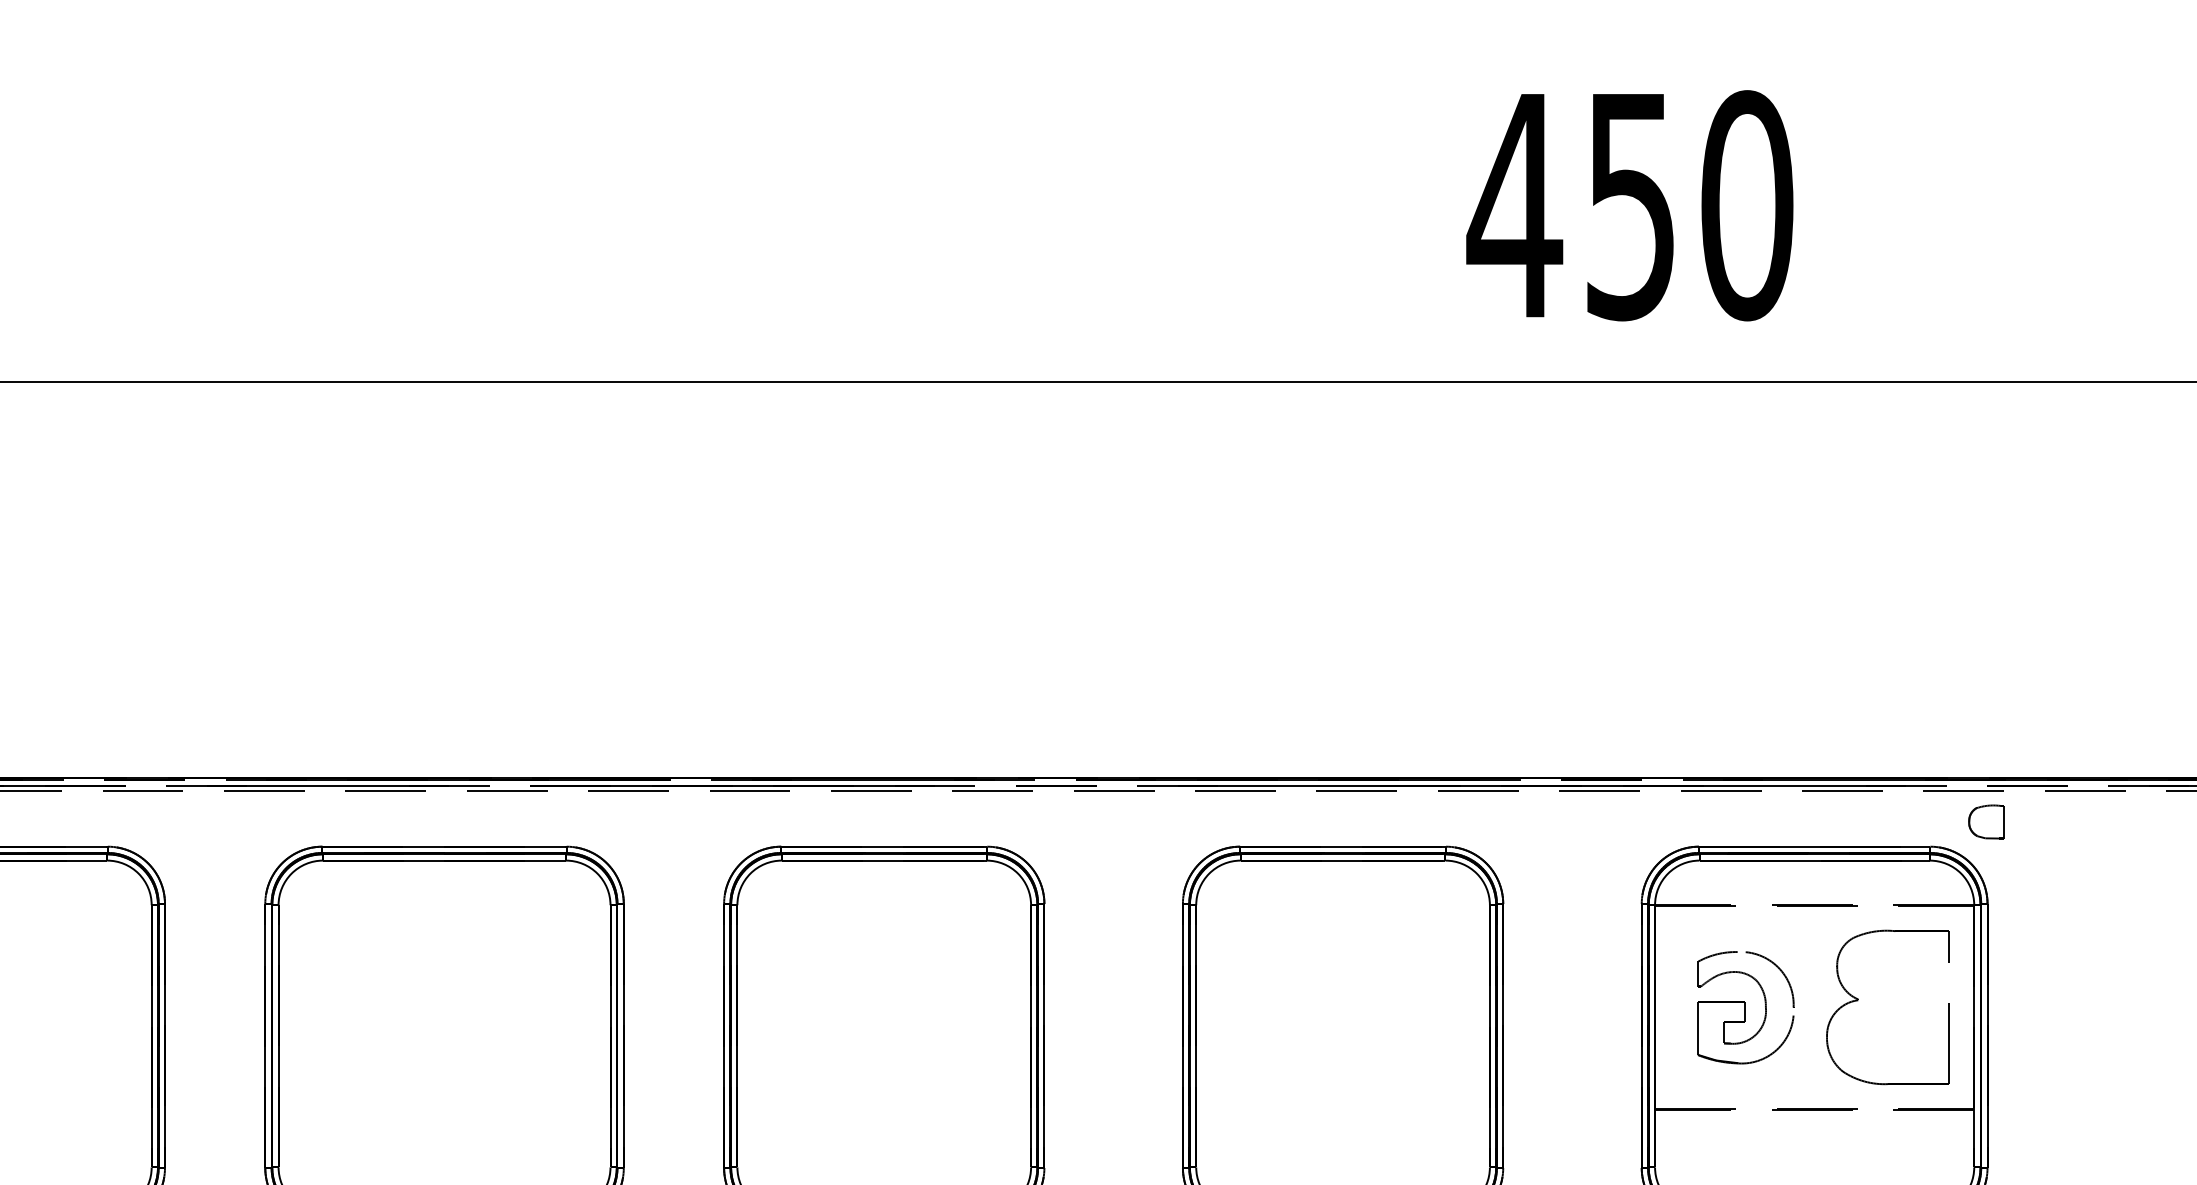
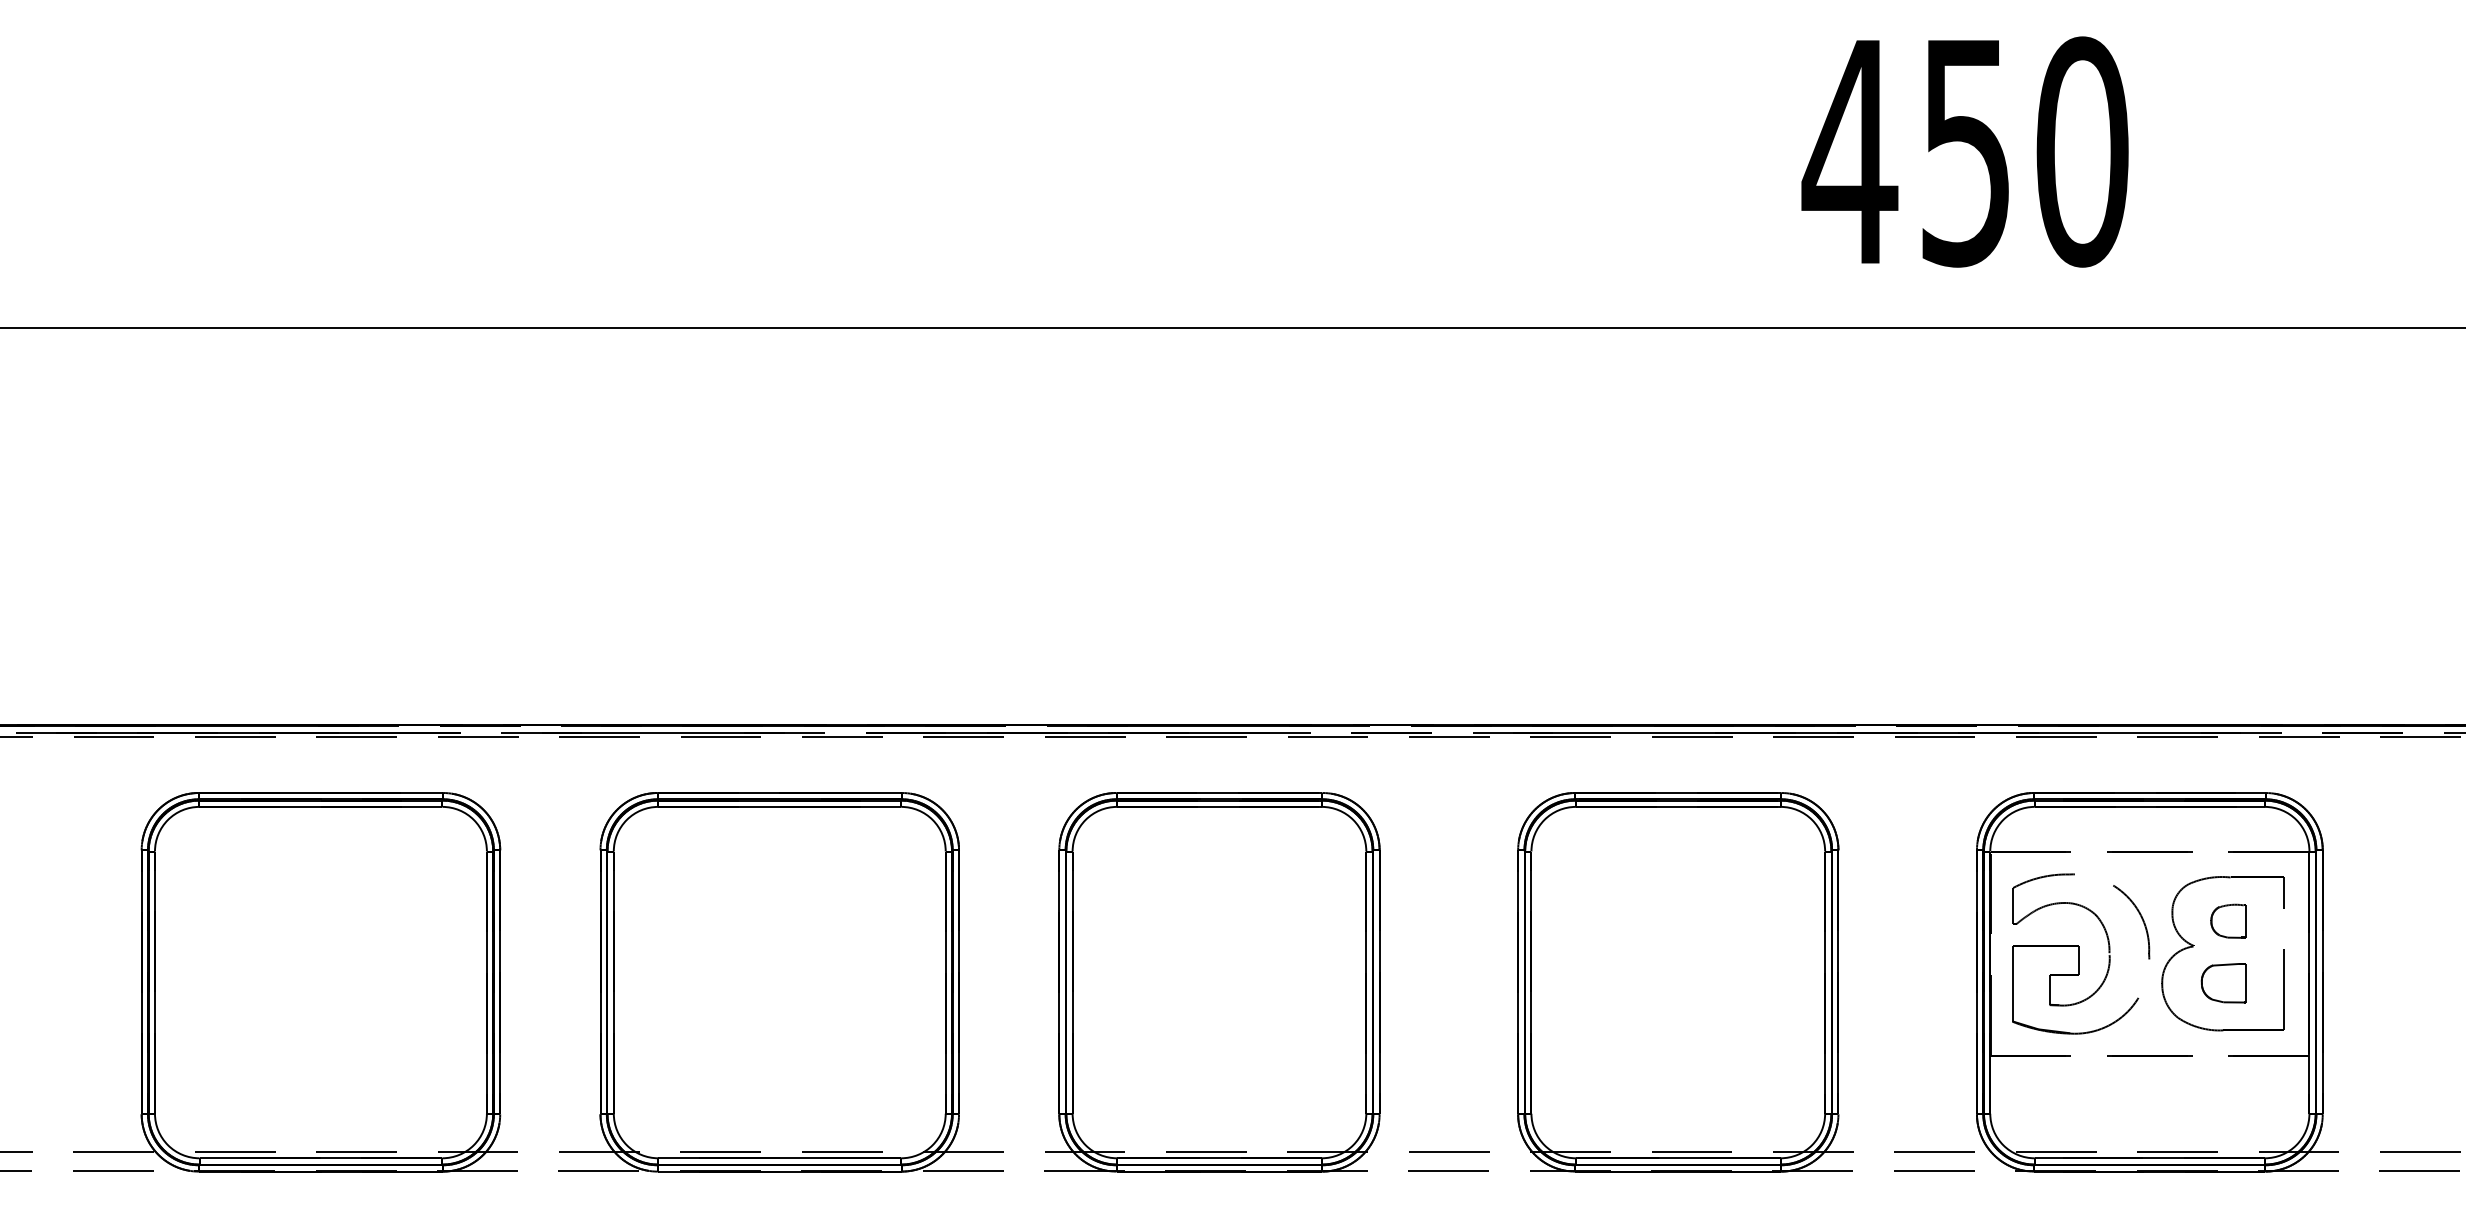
part: (1986, 821) -> (2228, 920), moved
part: (1746, 1007) -> (2081, 953), size x1.43
part: (1888, 1037) -> (2223, 983), added

